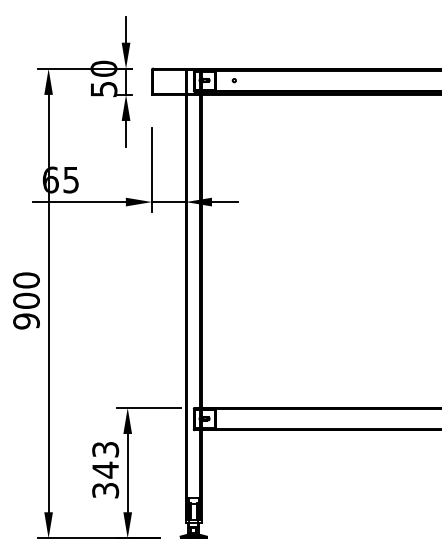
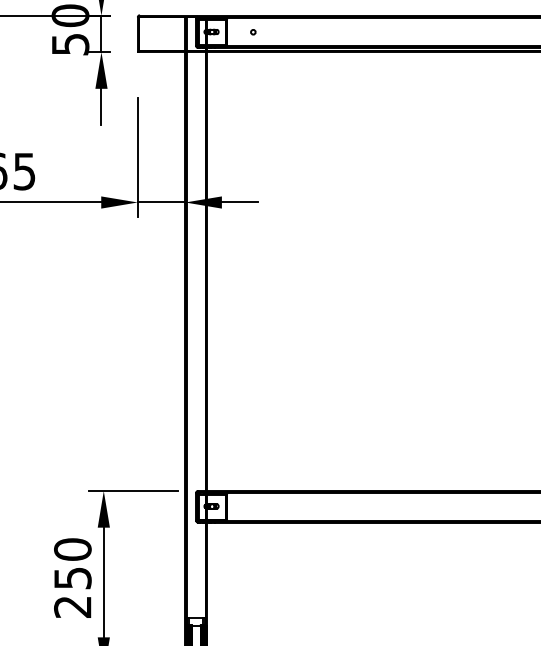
text: (105, 469) -> (72, 577), 343 -> 250

